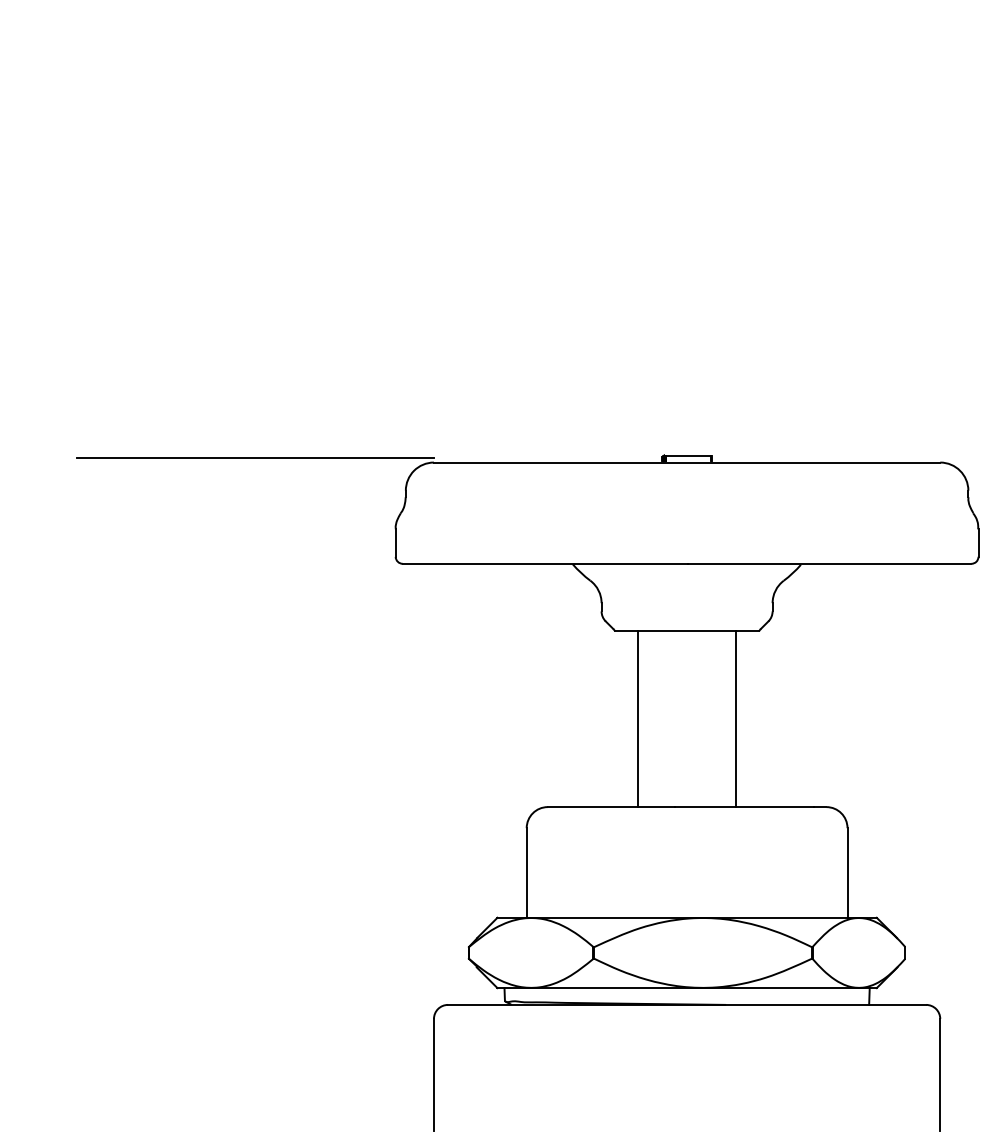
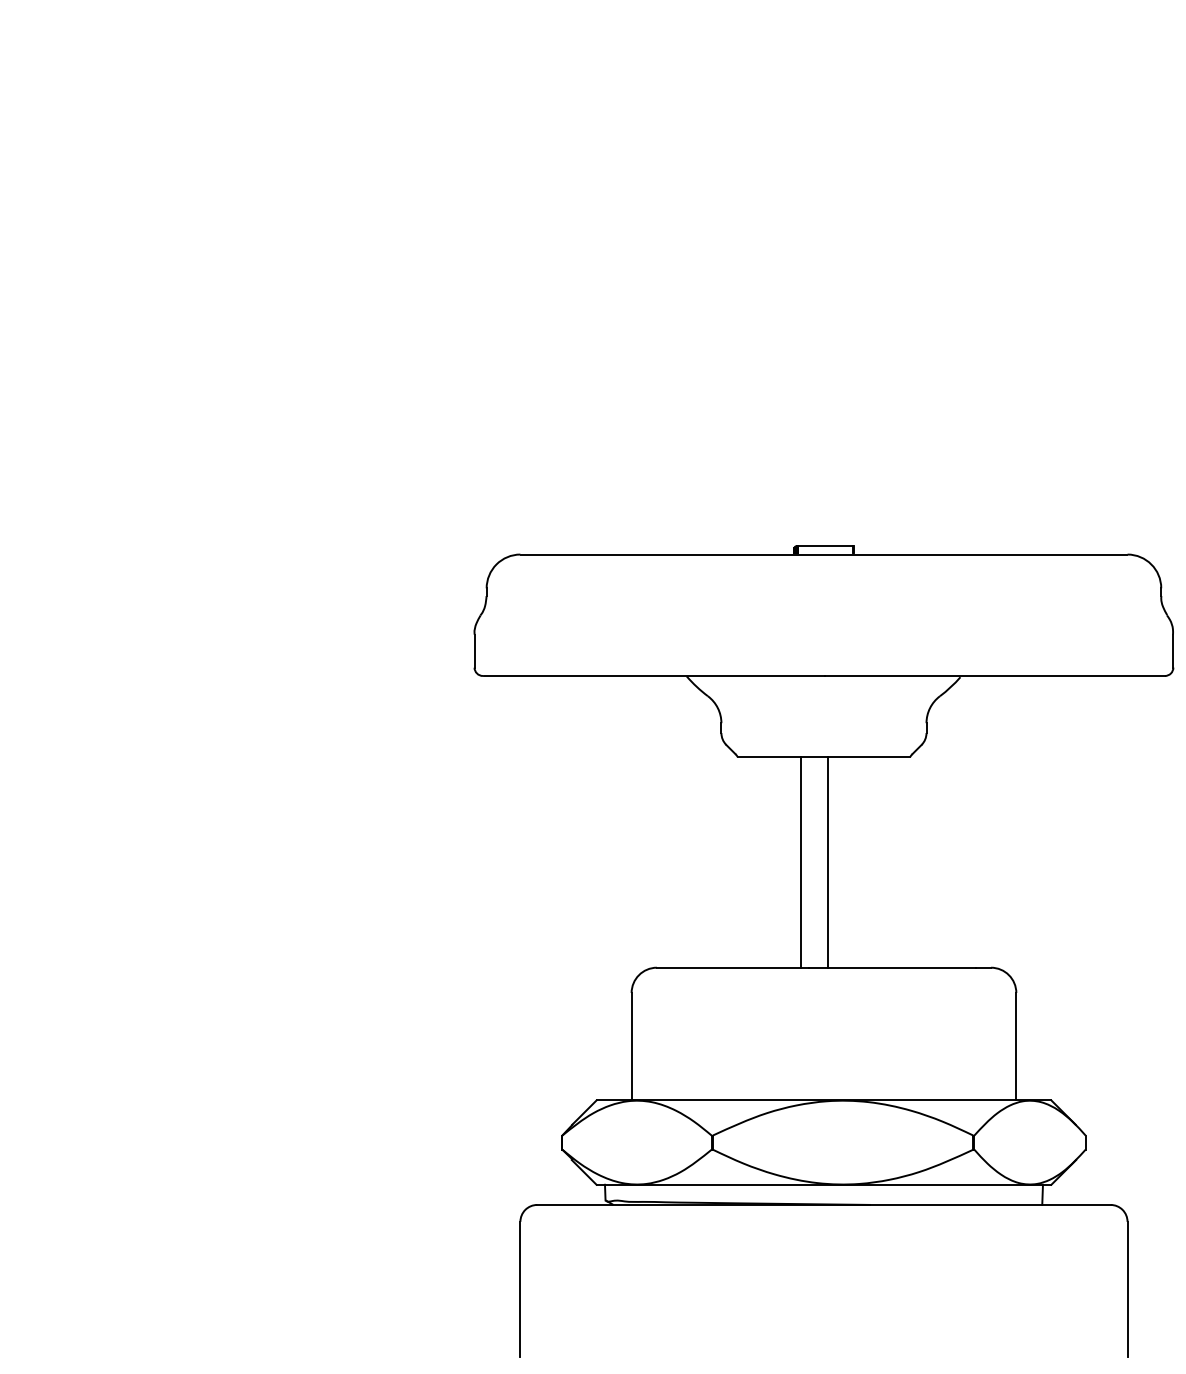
line: (255, 457) -> (306, 548), removed
line: (638, 718) -> (801, 861), moved
line: (735, 718) -> (827, 861), moved

